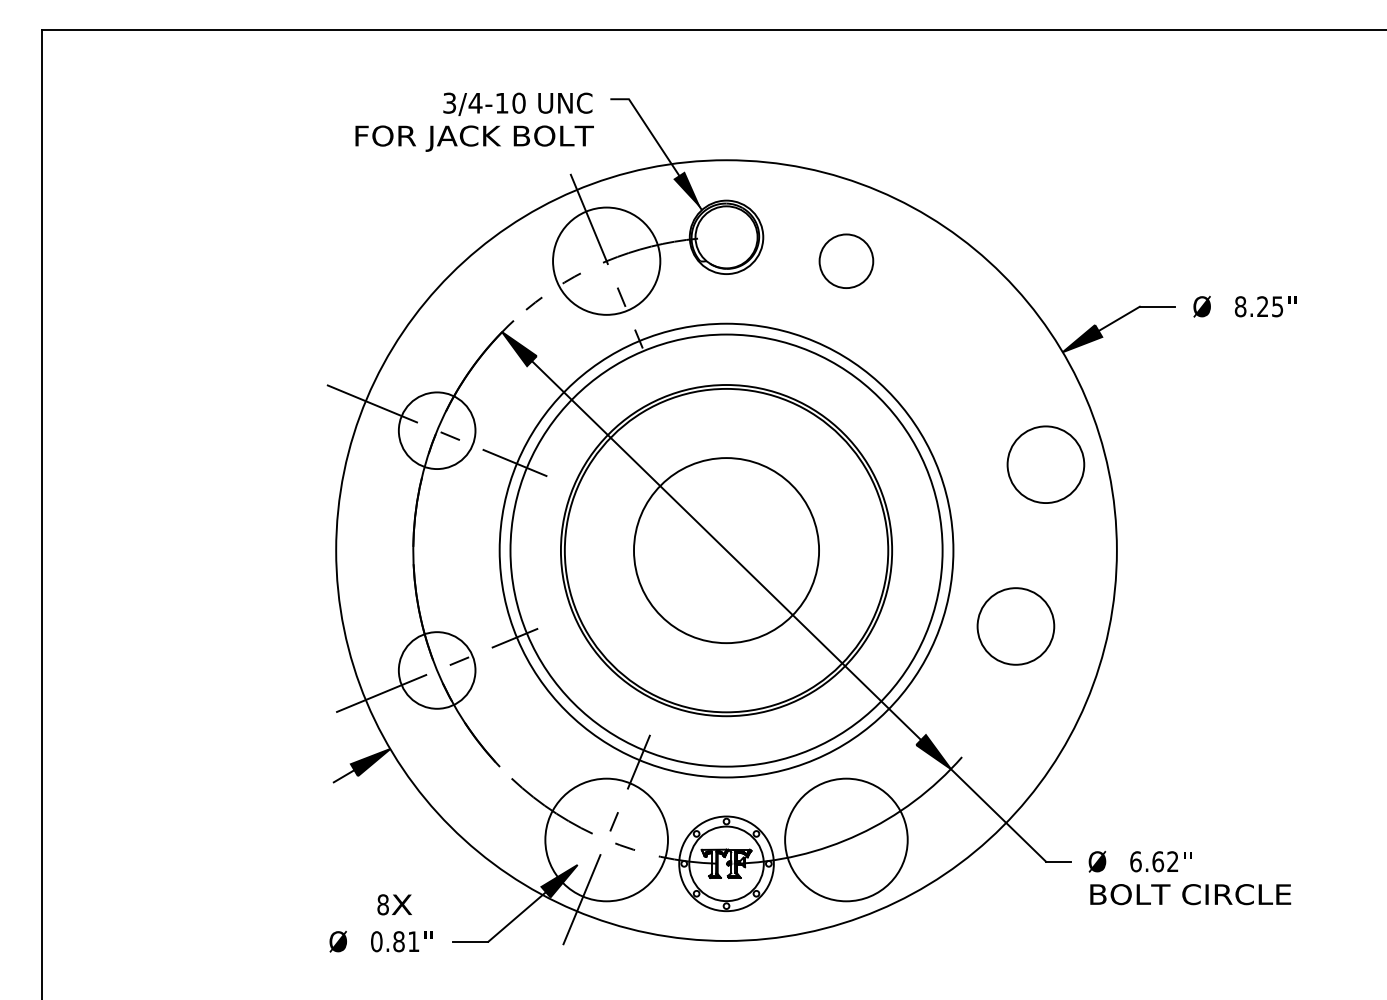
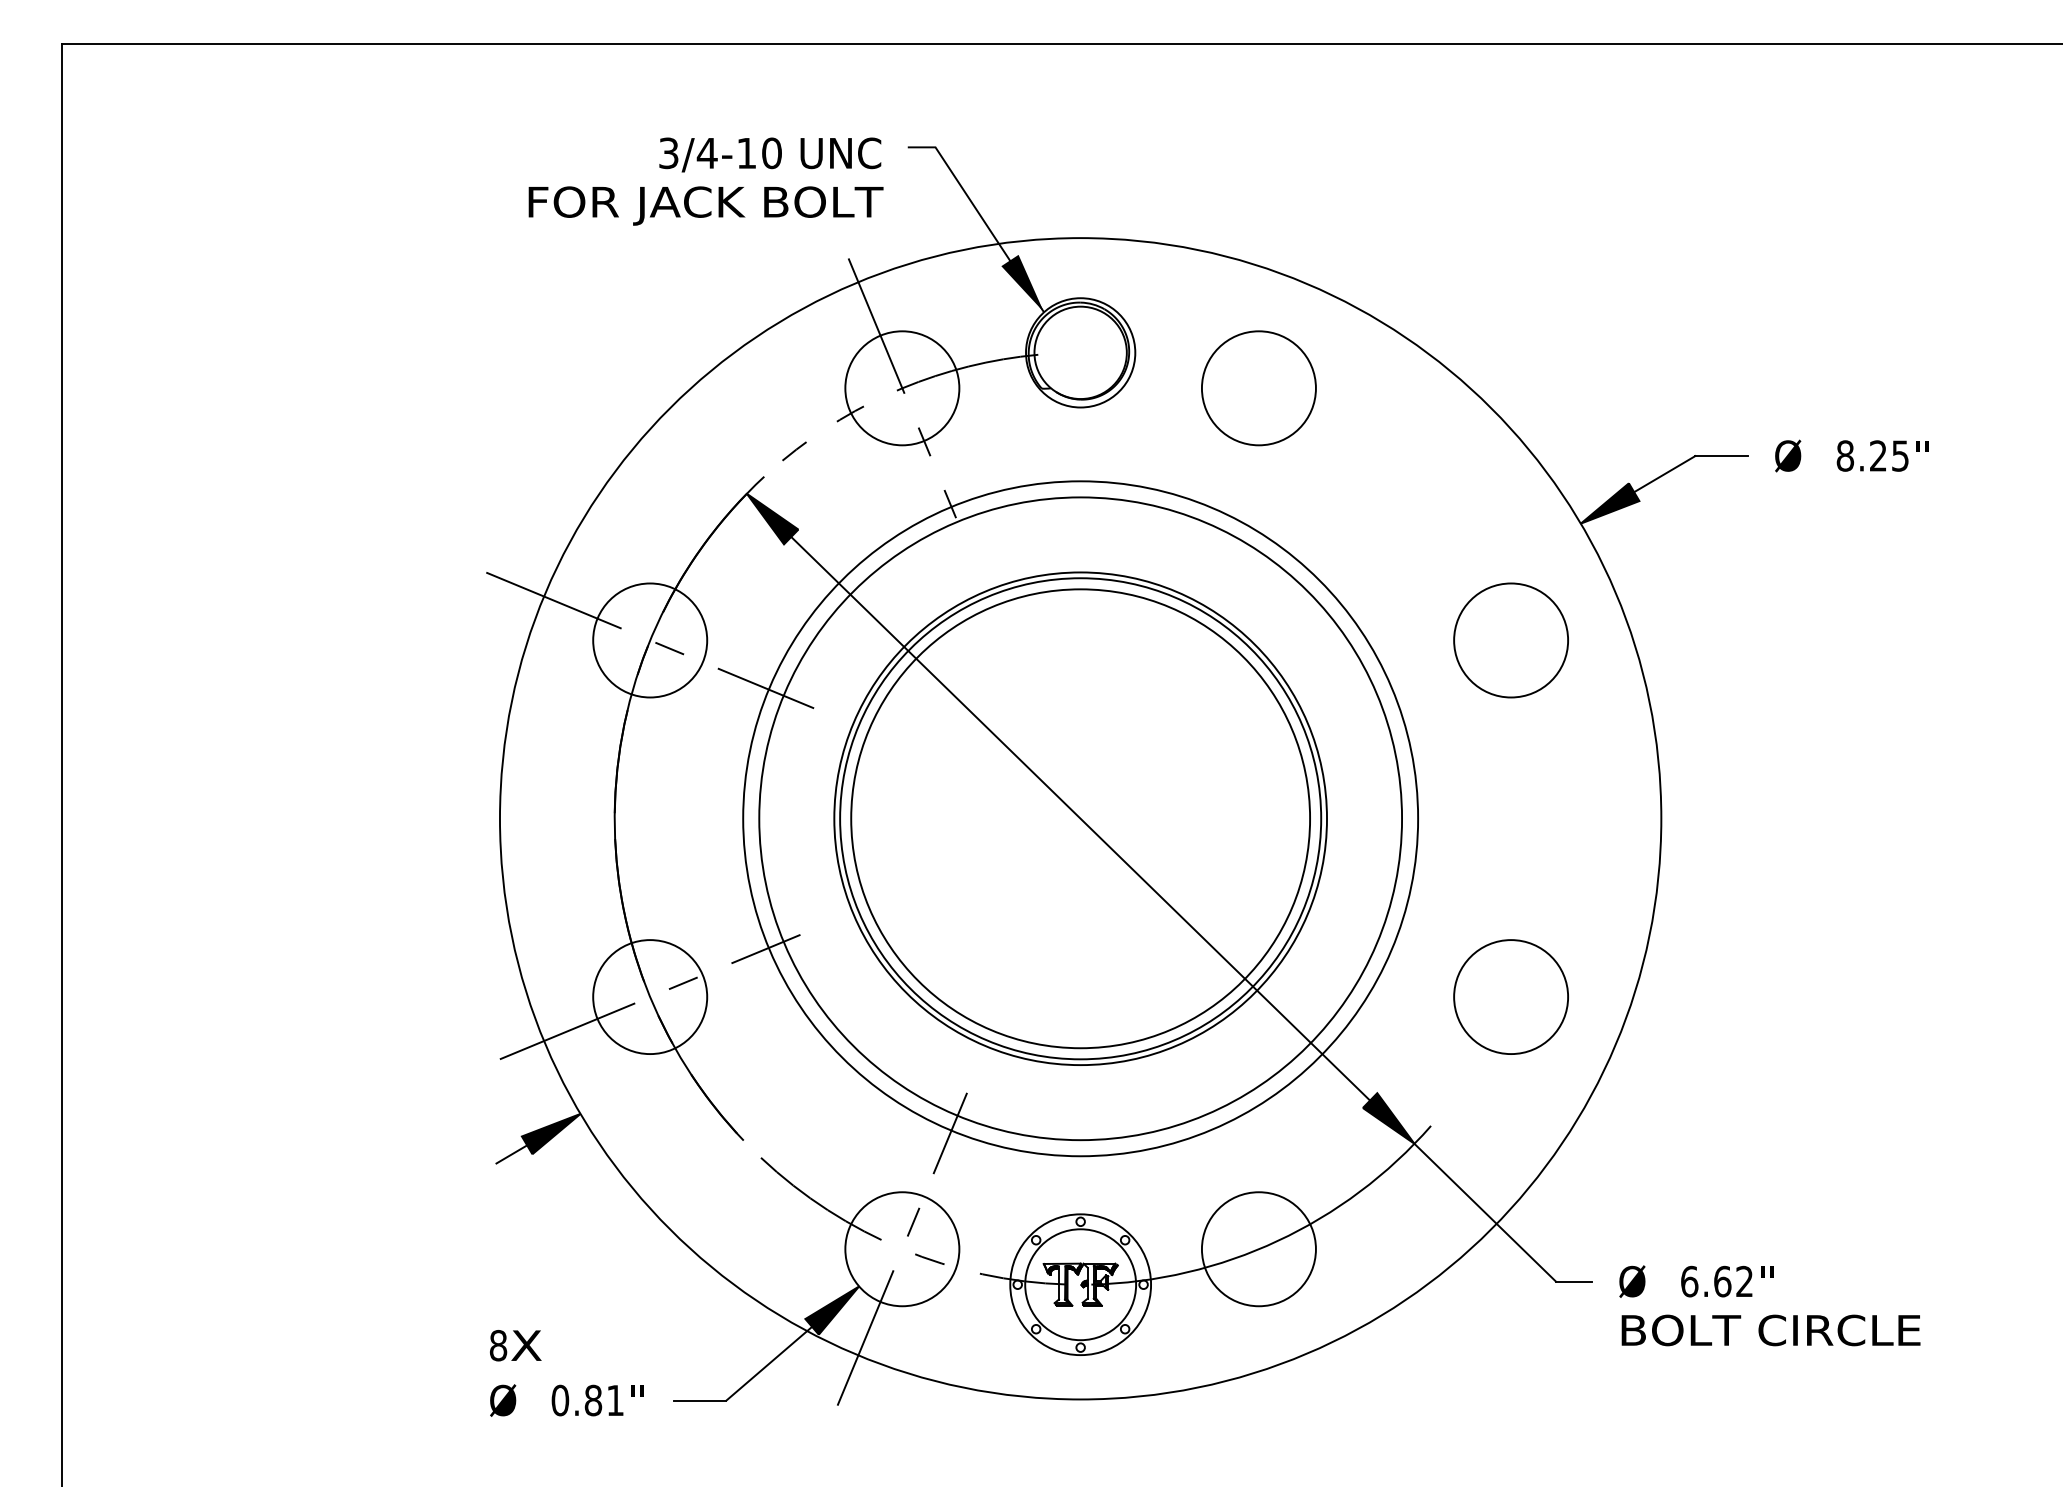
circle: (606, 260) -> (902, 387), size x0.71
circle: (846, 261) -> (1259, 388), size x1.43
circle: (1045, 464) -> (1510, 640), moved
circle: (726, 550) -> (1080, 818), size x1.67
circle: (1015, 626) -> (1510, 997), moved
circle: (606, 839) -> (902, 1248), size x0.62
circle: (846, 839) -> (1259, 1248), size x0.62
text: (394, 904) -> (515, 1345), moved

